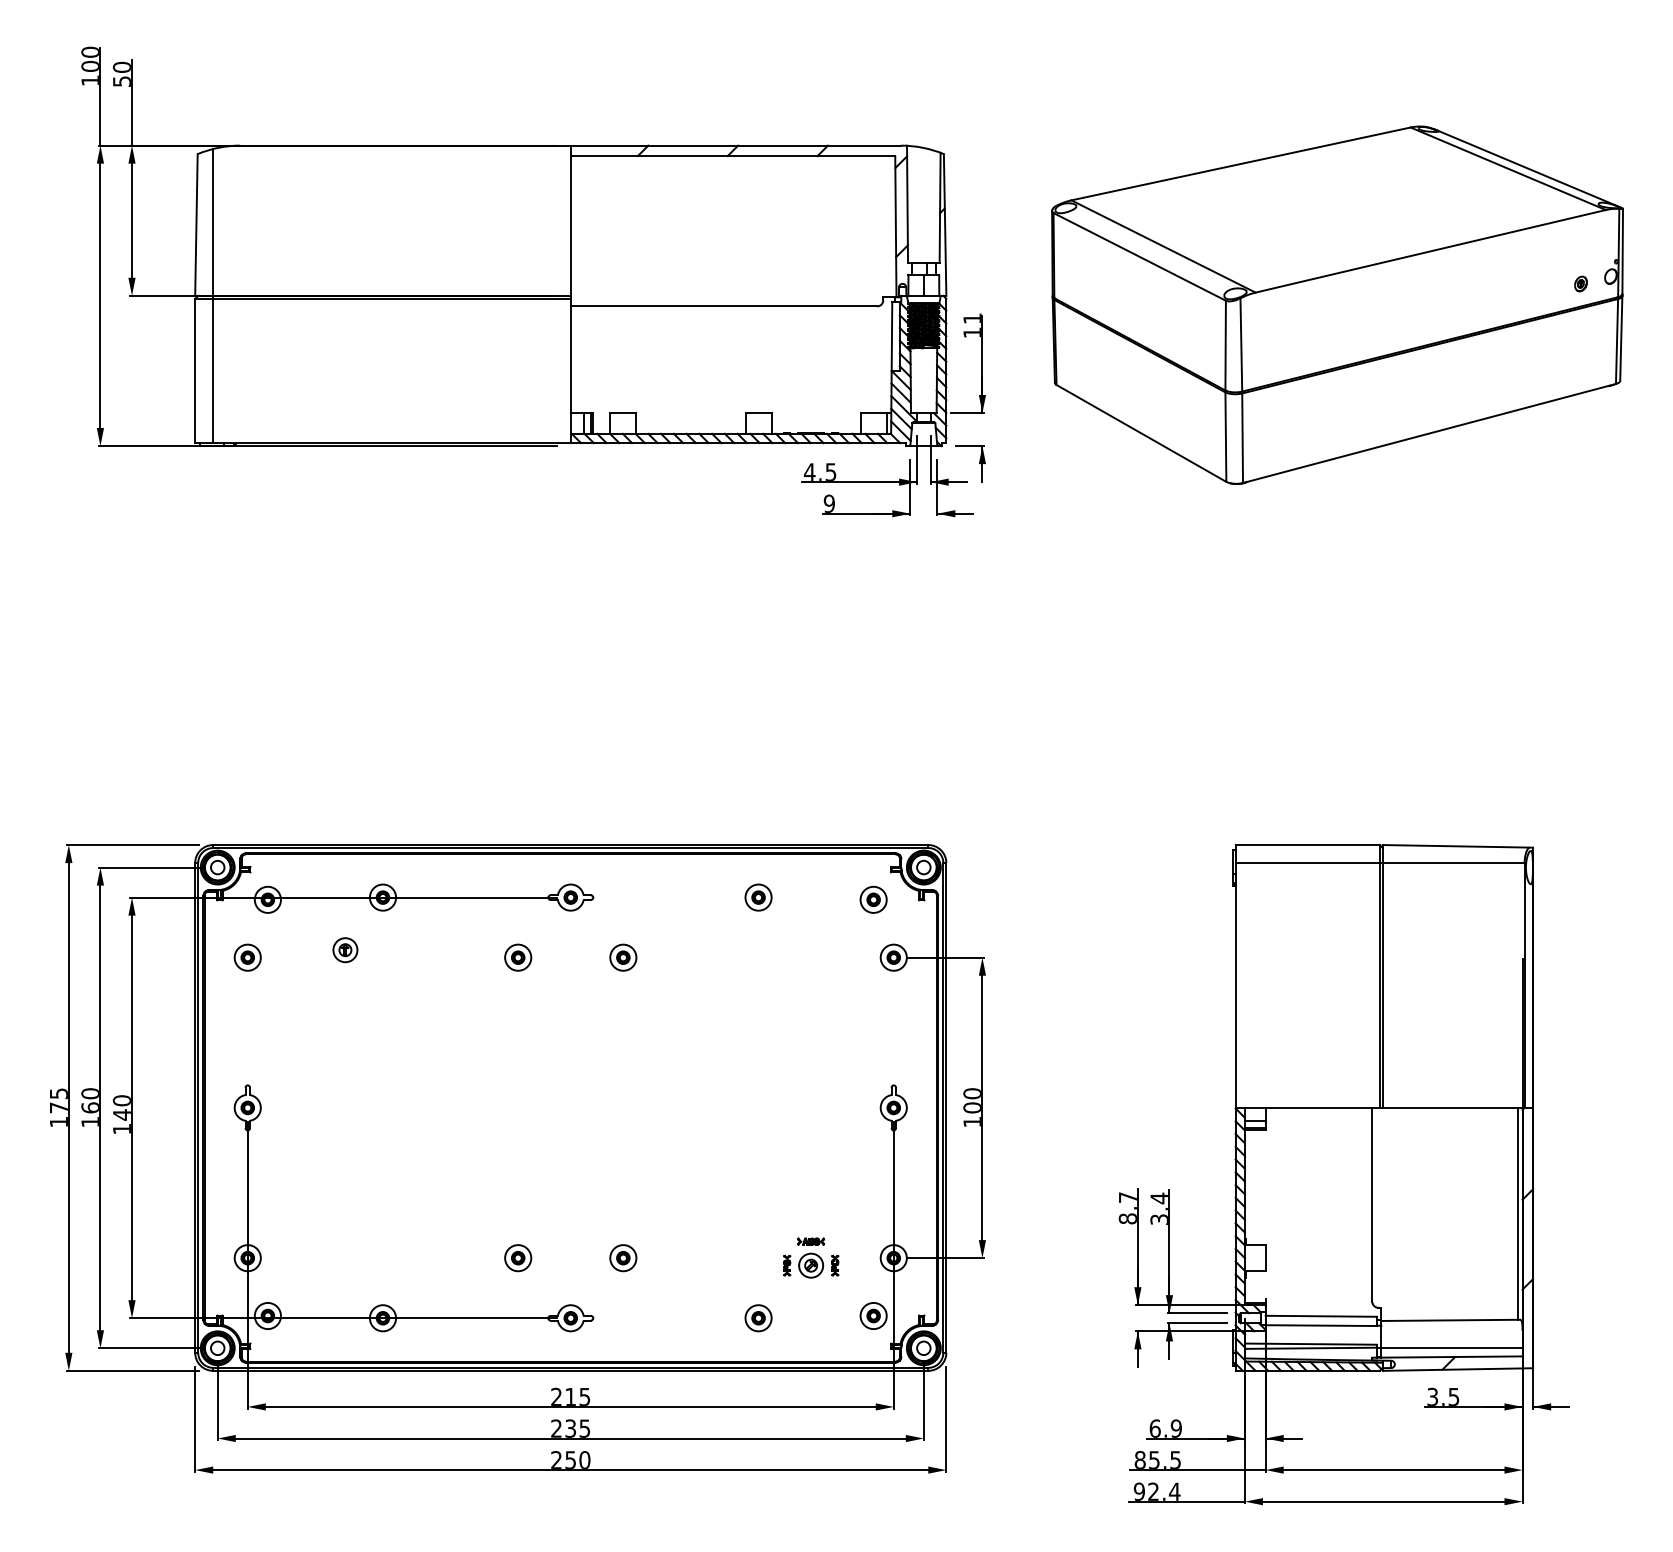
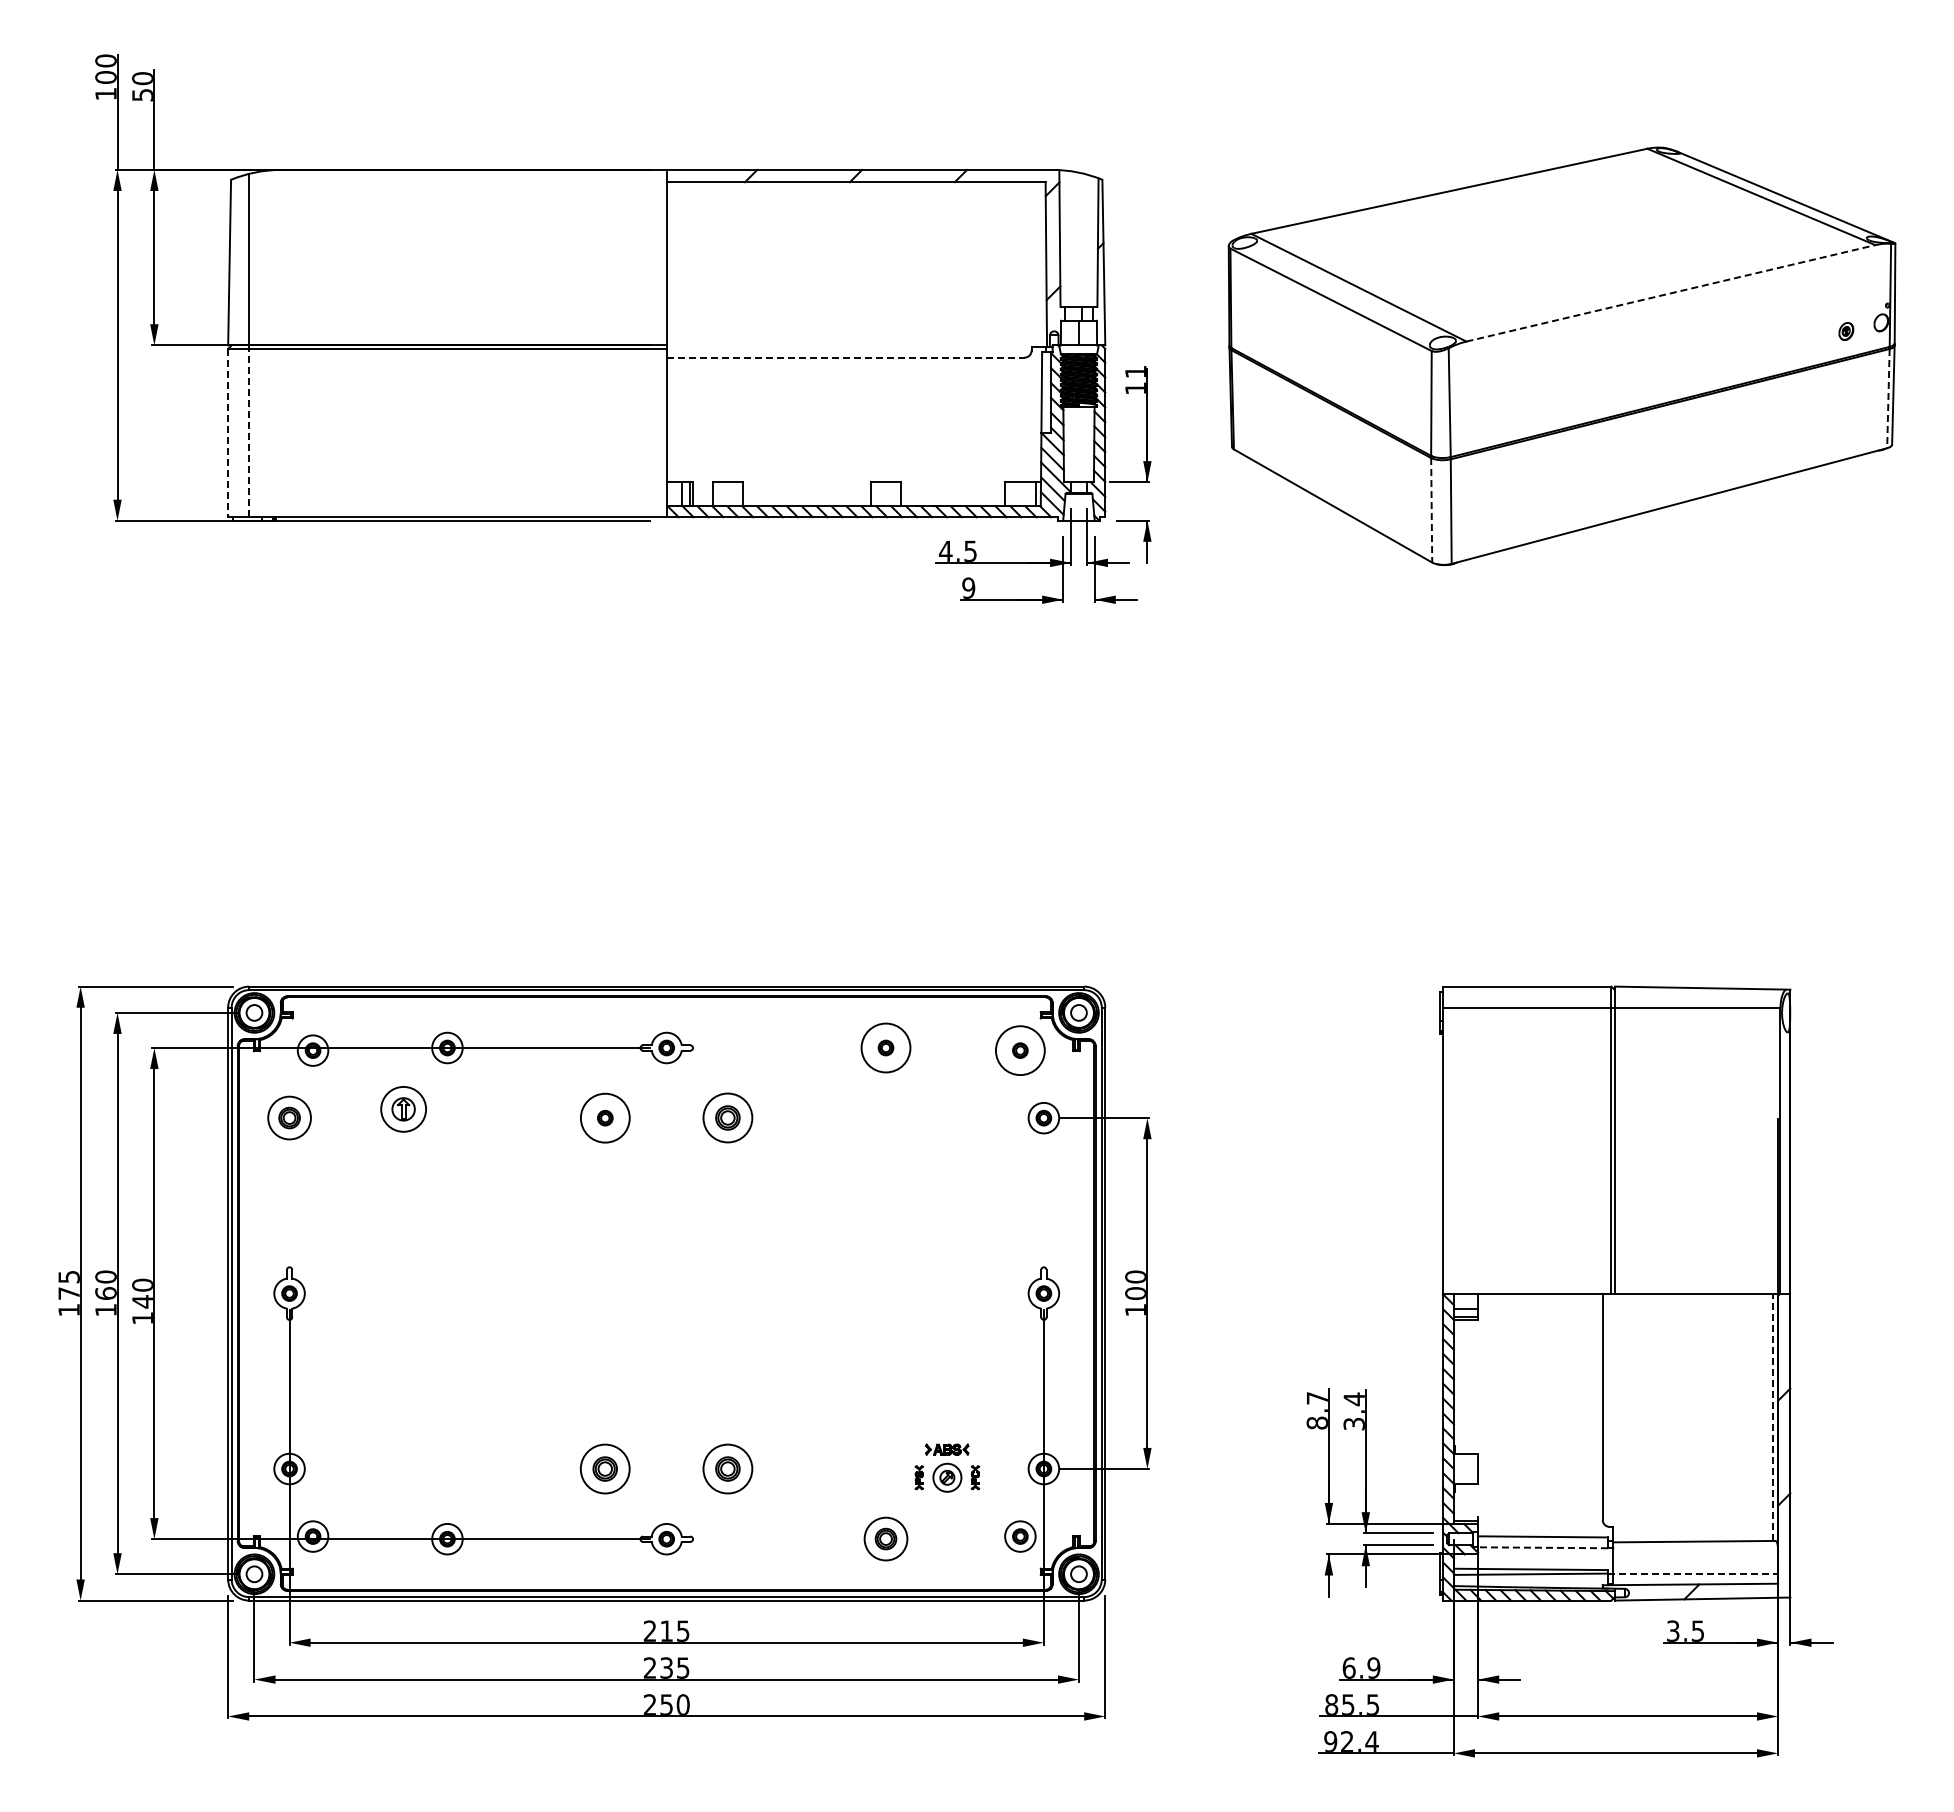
line: (1431, 251) -> (1671, 293), solid -> dashed
line: (723, 306) -> (845, 357), solid -> dashed
line: (1617, 341) -> (1888, 398), solid -> dashed
line: (213, 369) -> (249, 431), solid -> dashed
line: (195, 371) -> (228, 433), solid -> dashed
line: (1225, 437) -> (1431, 510), solid -> dashed
circle: (758, 897) -> (885, 1047), size x1.6
circle: (873, 899) -> (1020, 1050), size x1.6
part: (345, 950) -> (403, 1109), size x1.6
part: (247, 957) -> (289, 1118), size x1.4
circle: (518, 957) -> (605, 1117), size x1.6
part: (623, 957) -> (728, 1118), size x1.6
line: (1517, 1214) -> (1772, 1417), solid -> dashed
part: (811, 1241) -> (947, 1449), size x1.4
part: (518, 1257) -> (605, 1468), size x1.6
part: (623, 1257) -> (728, 1468), size x1.6
part: (758, 1318) -> (885, 1539), size x1.4
line: (1321, 1325) -> (1543, 1547), solid -> dashed
line: (1450, 1348) -> (1693, 1574), solid -> dashed

